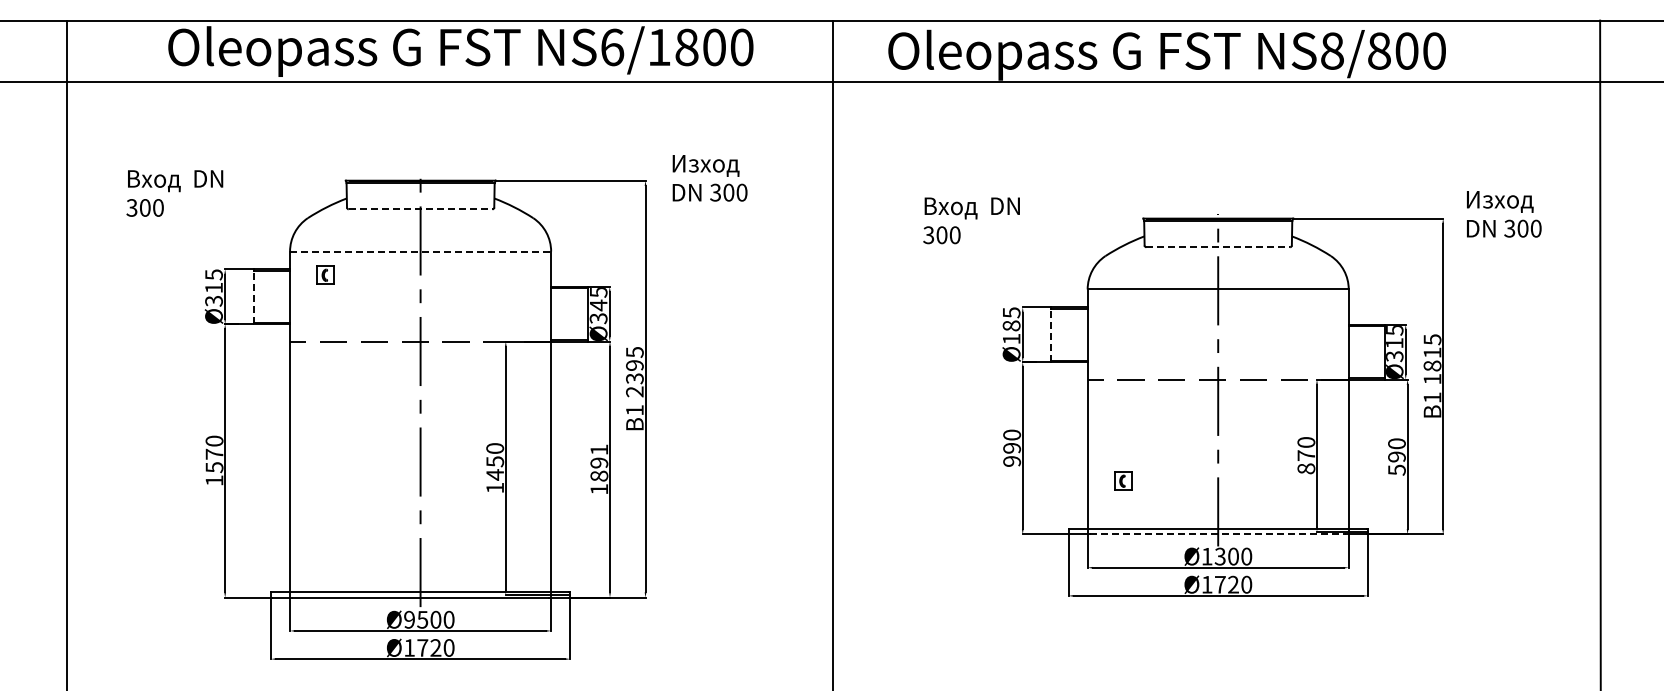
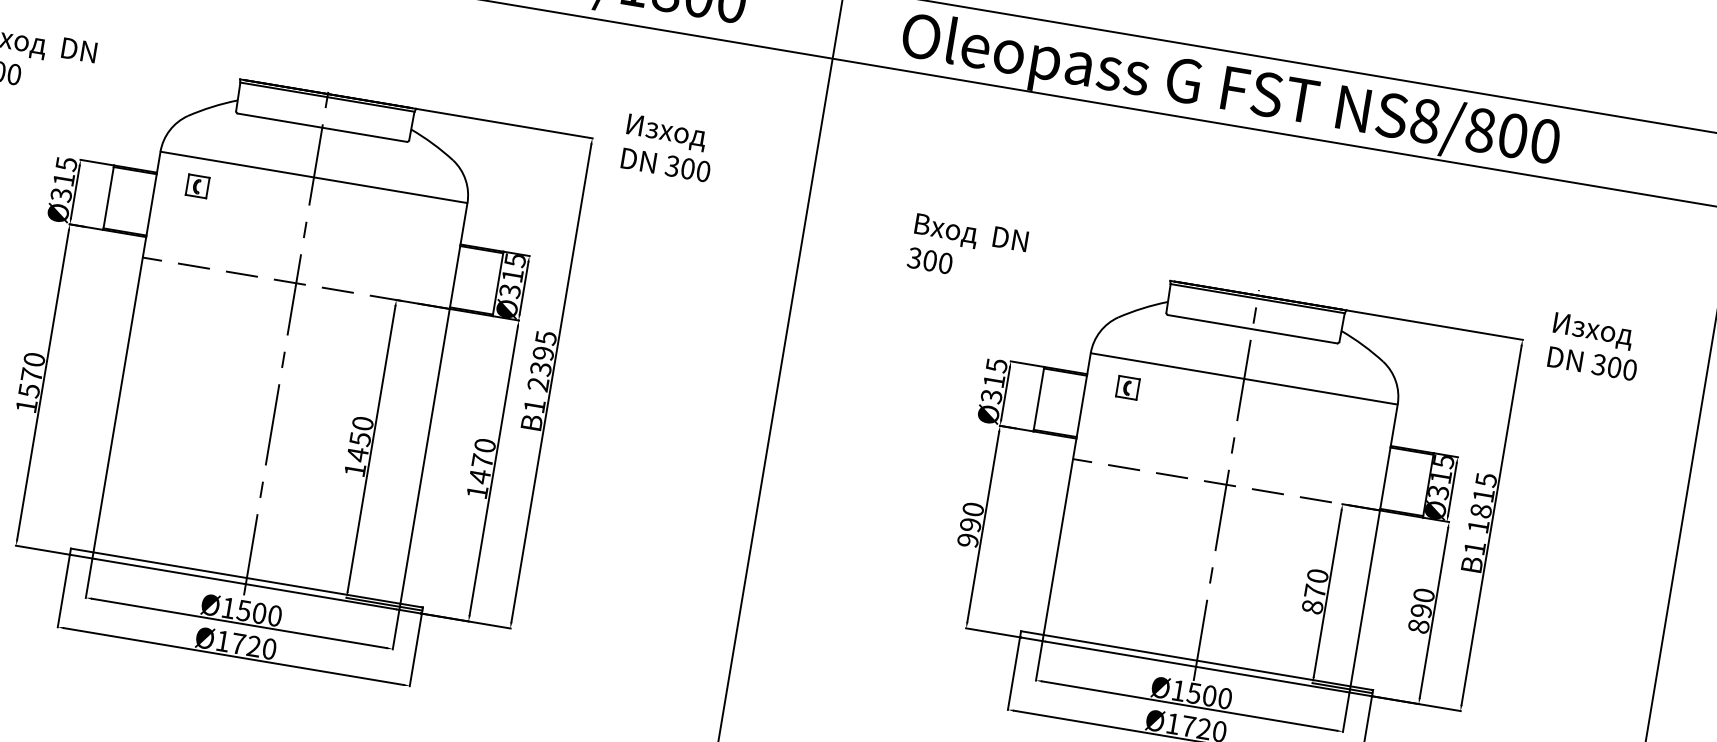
line: (420, 209) -> (322, 127), dashed -> solid
line: (1218, 247) -> (1252, 329), dashed -> solid
line: (420, 251) -> (313, 177), dashed -> solid
line: (253, 297) -> (108, 198), dashed -> solid
text: (598, 305) -> (512, 275), Ø345 -> Ø315
text: (1011, 332) -> (992, 388), Ø185 -> Ø315
line: (1051, 335) -> (1039, 400), dashed -> solid
text: (599, 463) -> (482, 461), 1891 -> 1470
text: (1396, 469) -> (1418, 625), 590 -> 890
part: (1123, 480) -> (1128, 387), moved
line: (1218, 534) -> (1196, 667), dashed -> solid
text: (1220, 556) -> (1194, 693), Ø1300 -> Ø1500
text: (409, 619) -> (228, 607), Ø9500 -> Ø1500

